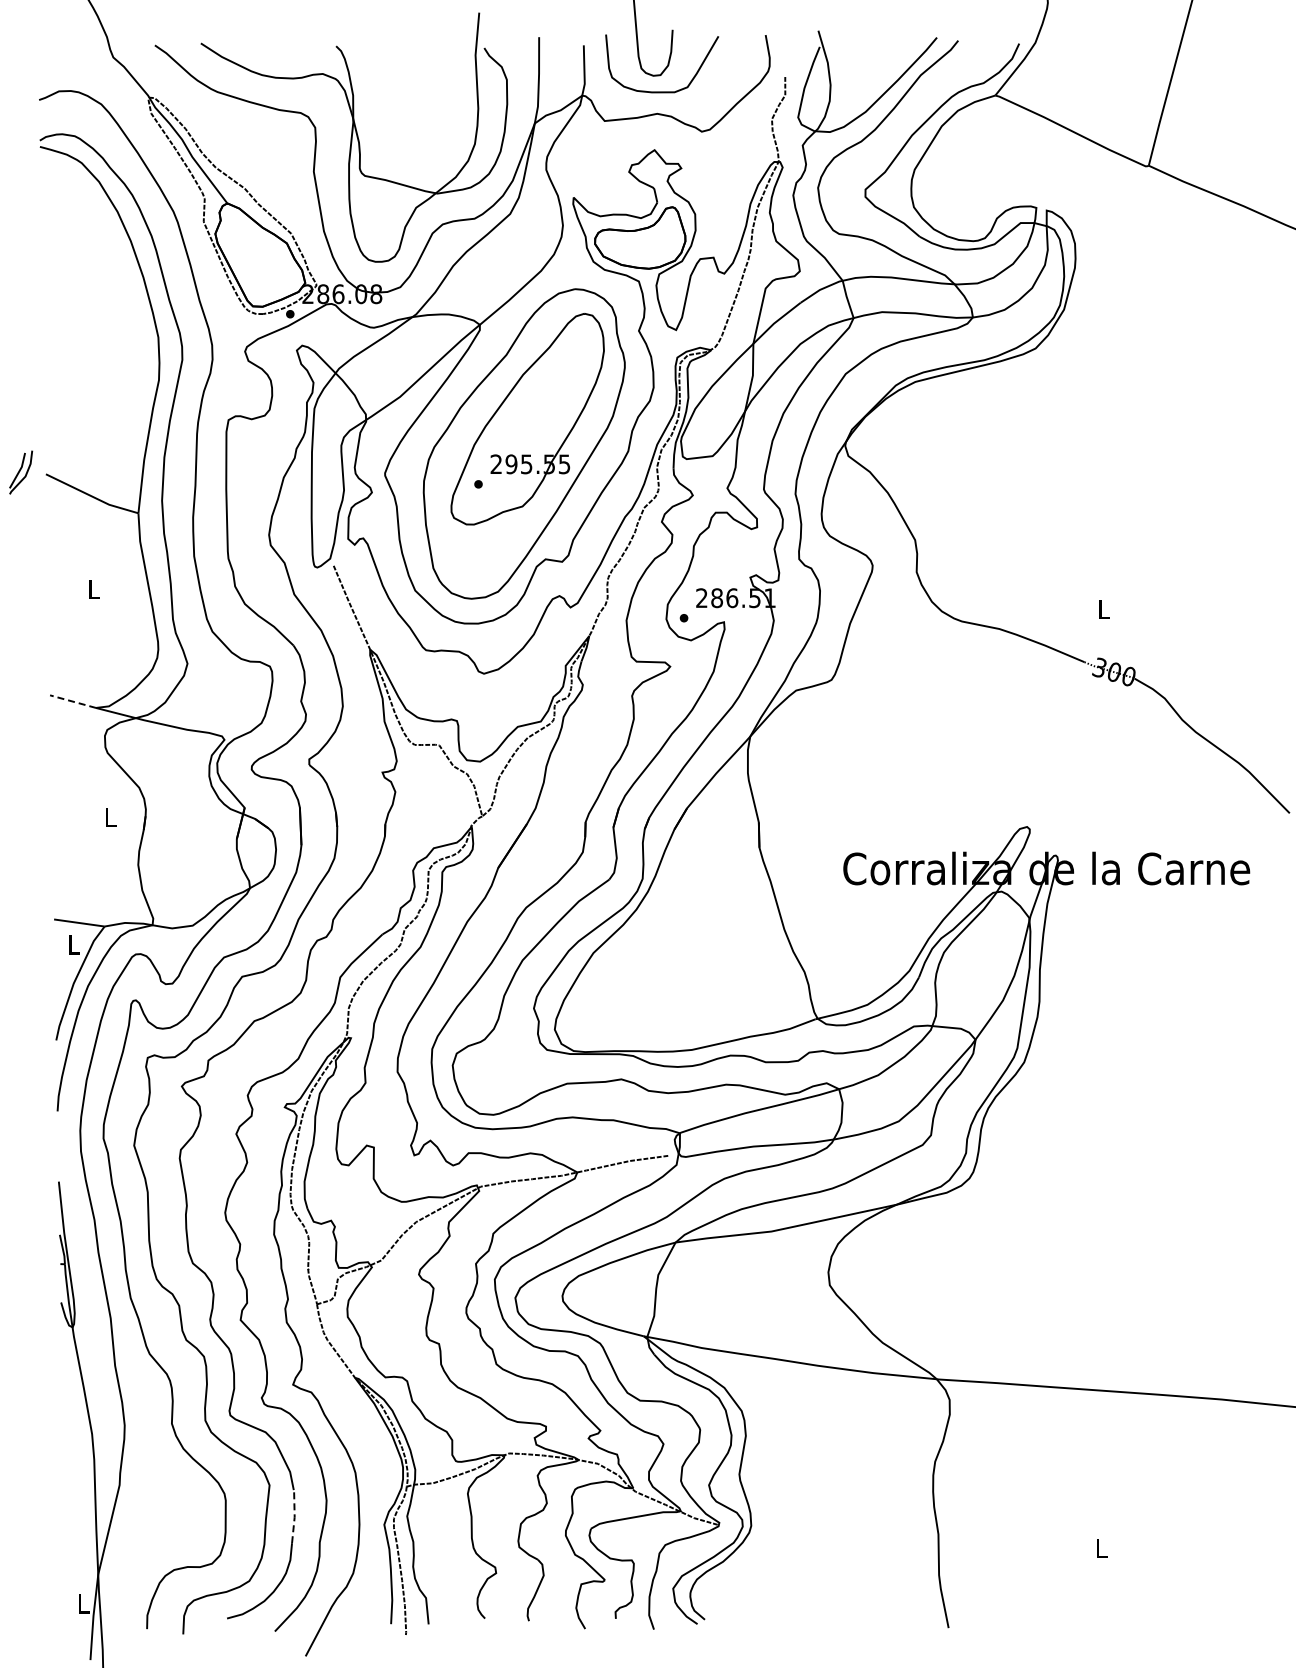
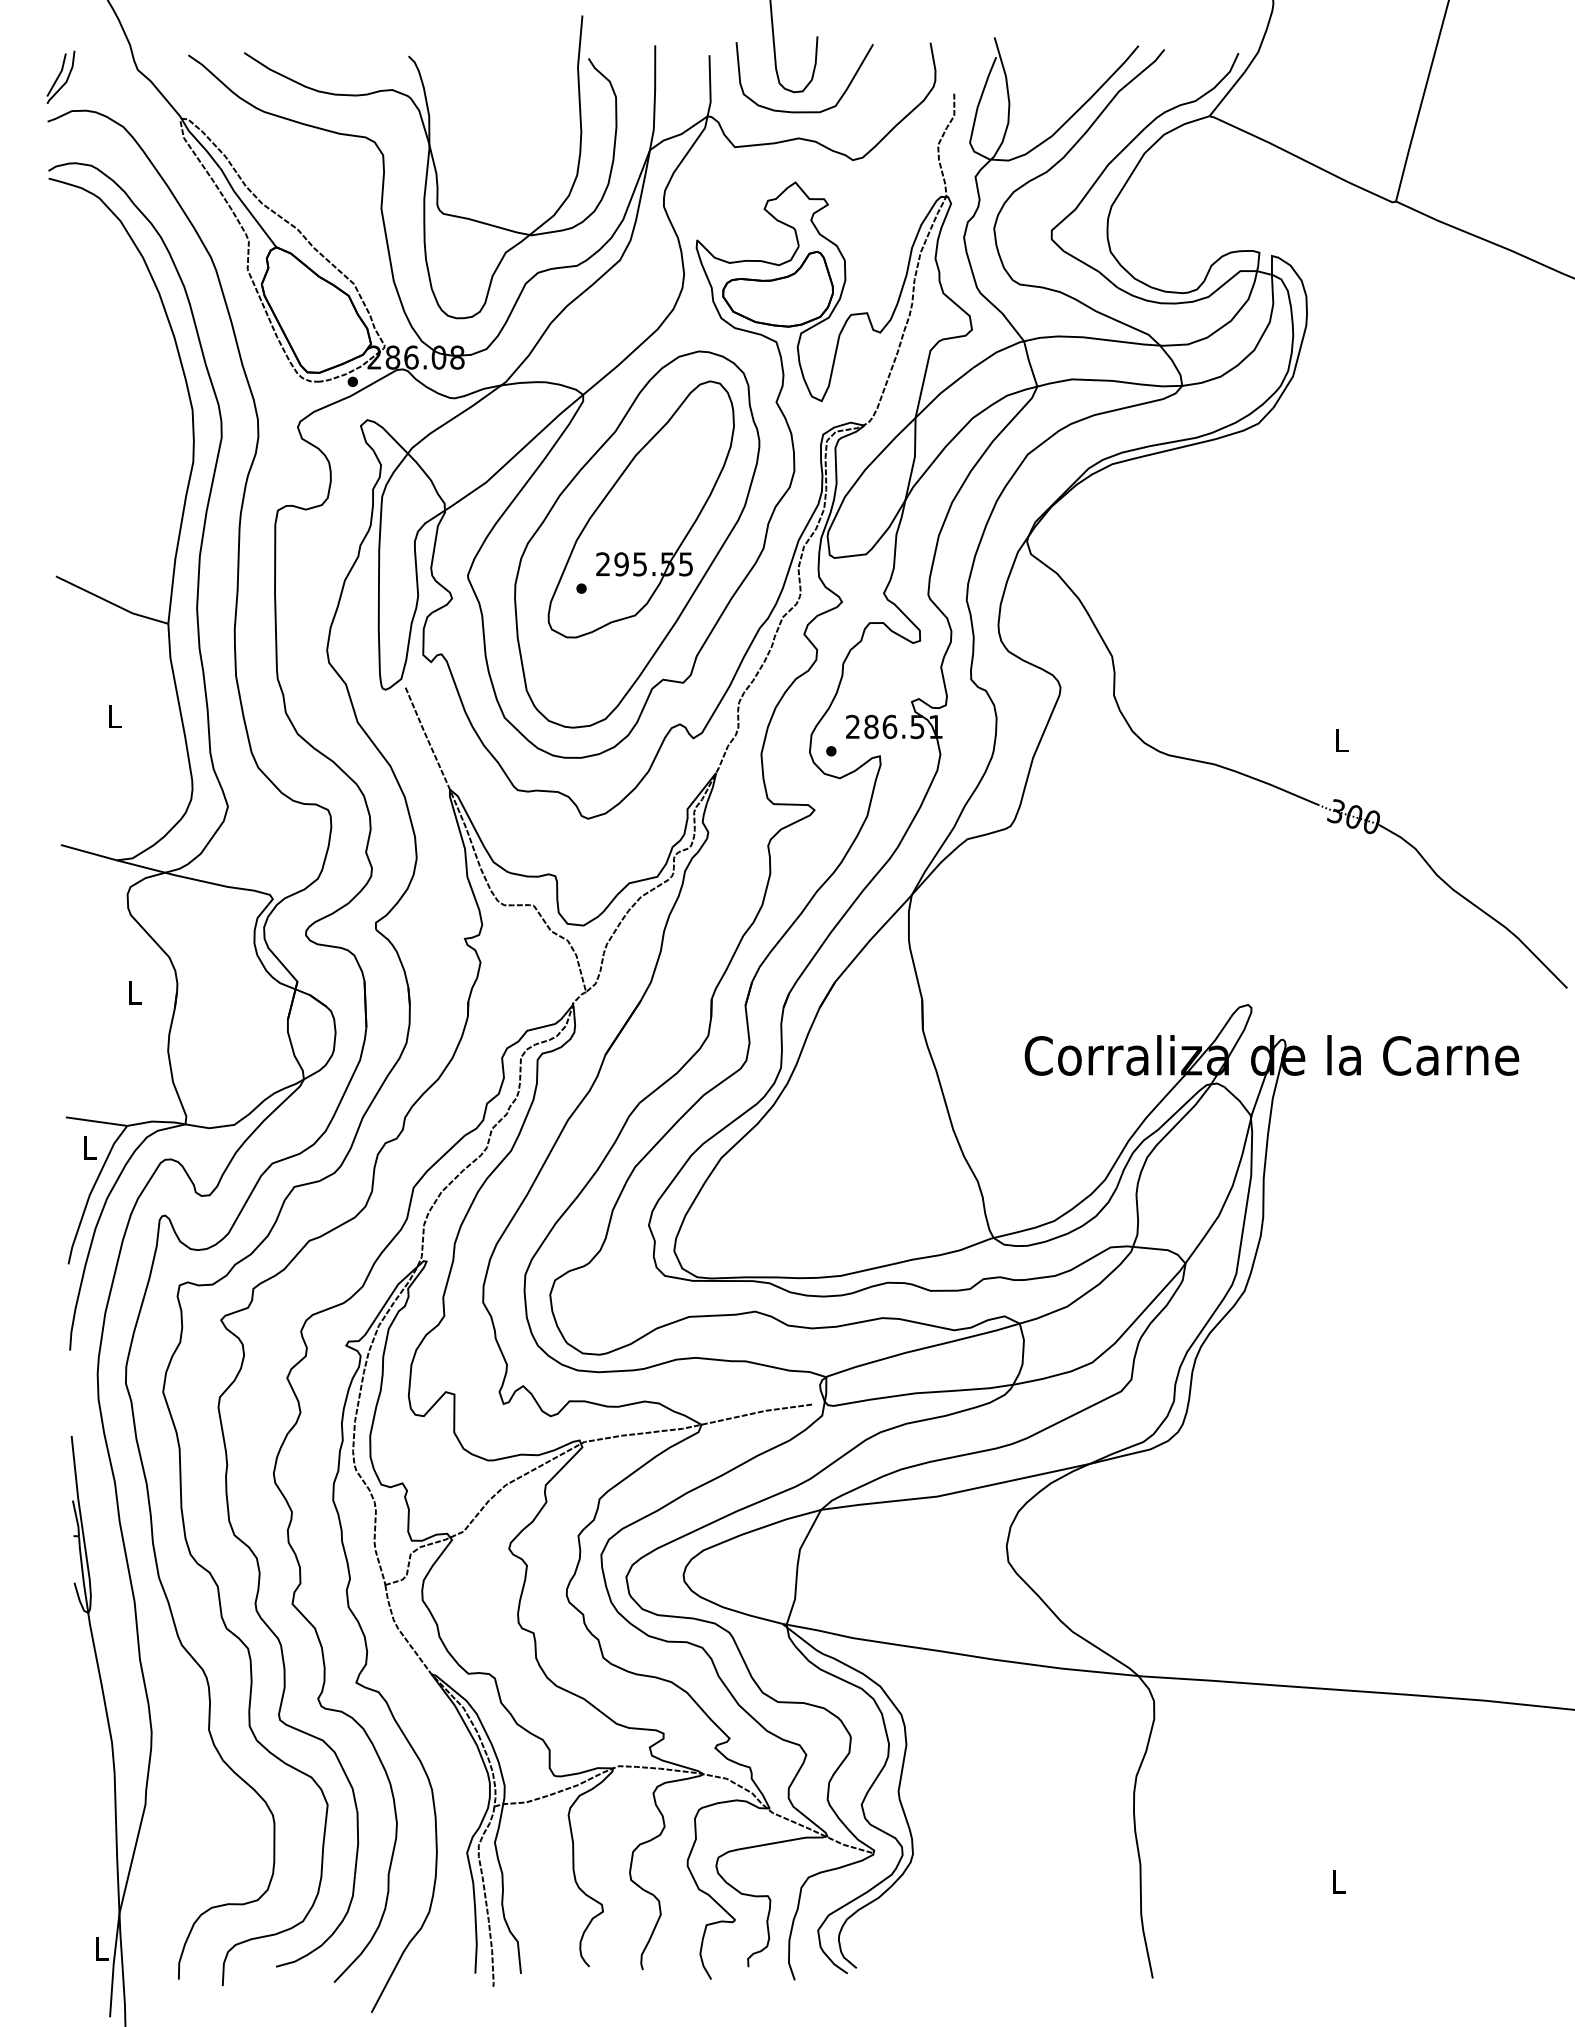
part: (21, 472) -> (61, 77), moved
line: (73, 701) -> (89, 852), dashed -> solid
line: (294, 1516) -> (357, 1842), dashed -> solid

